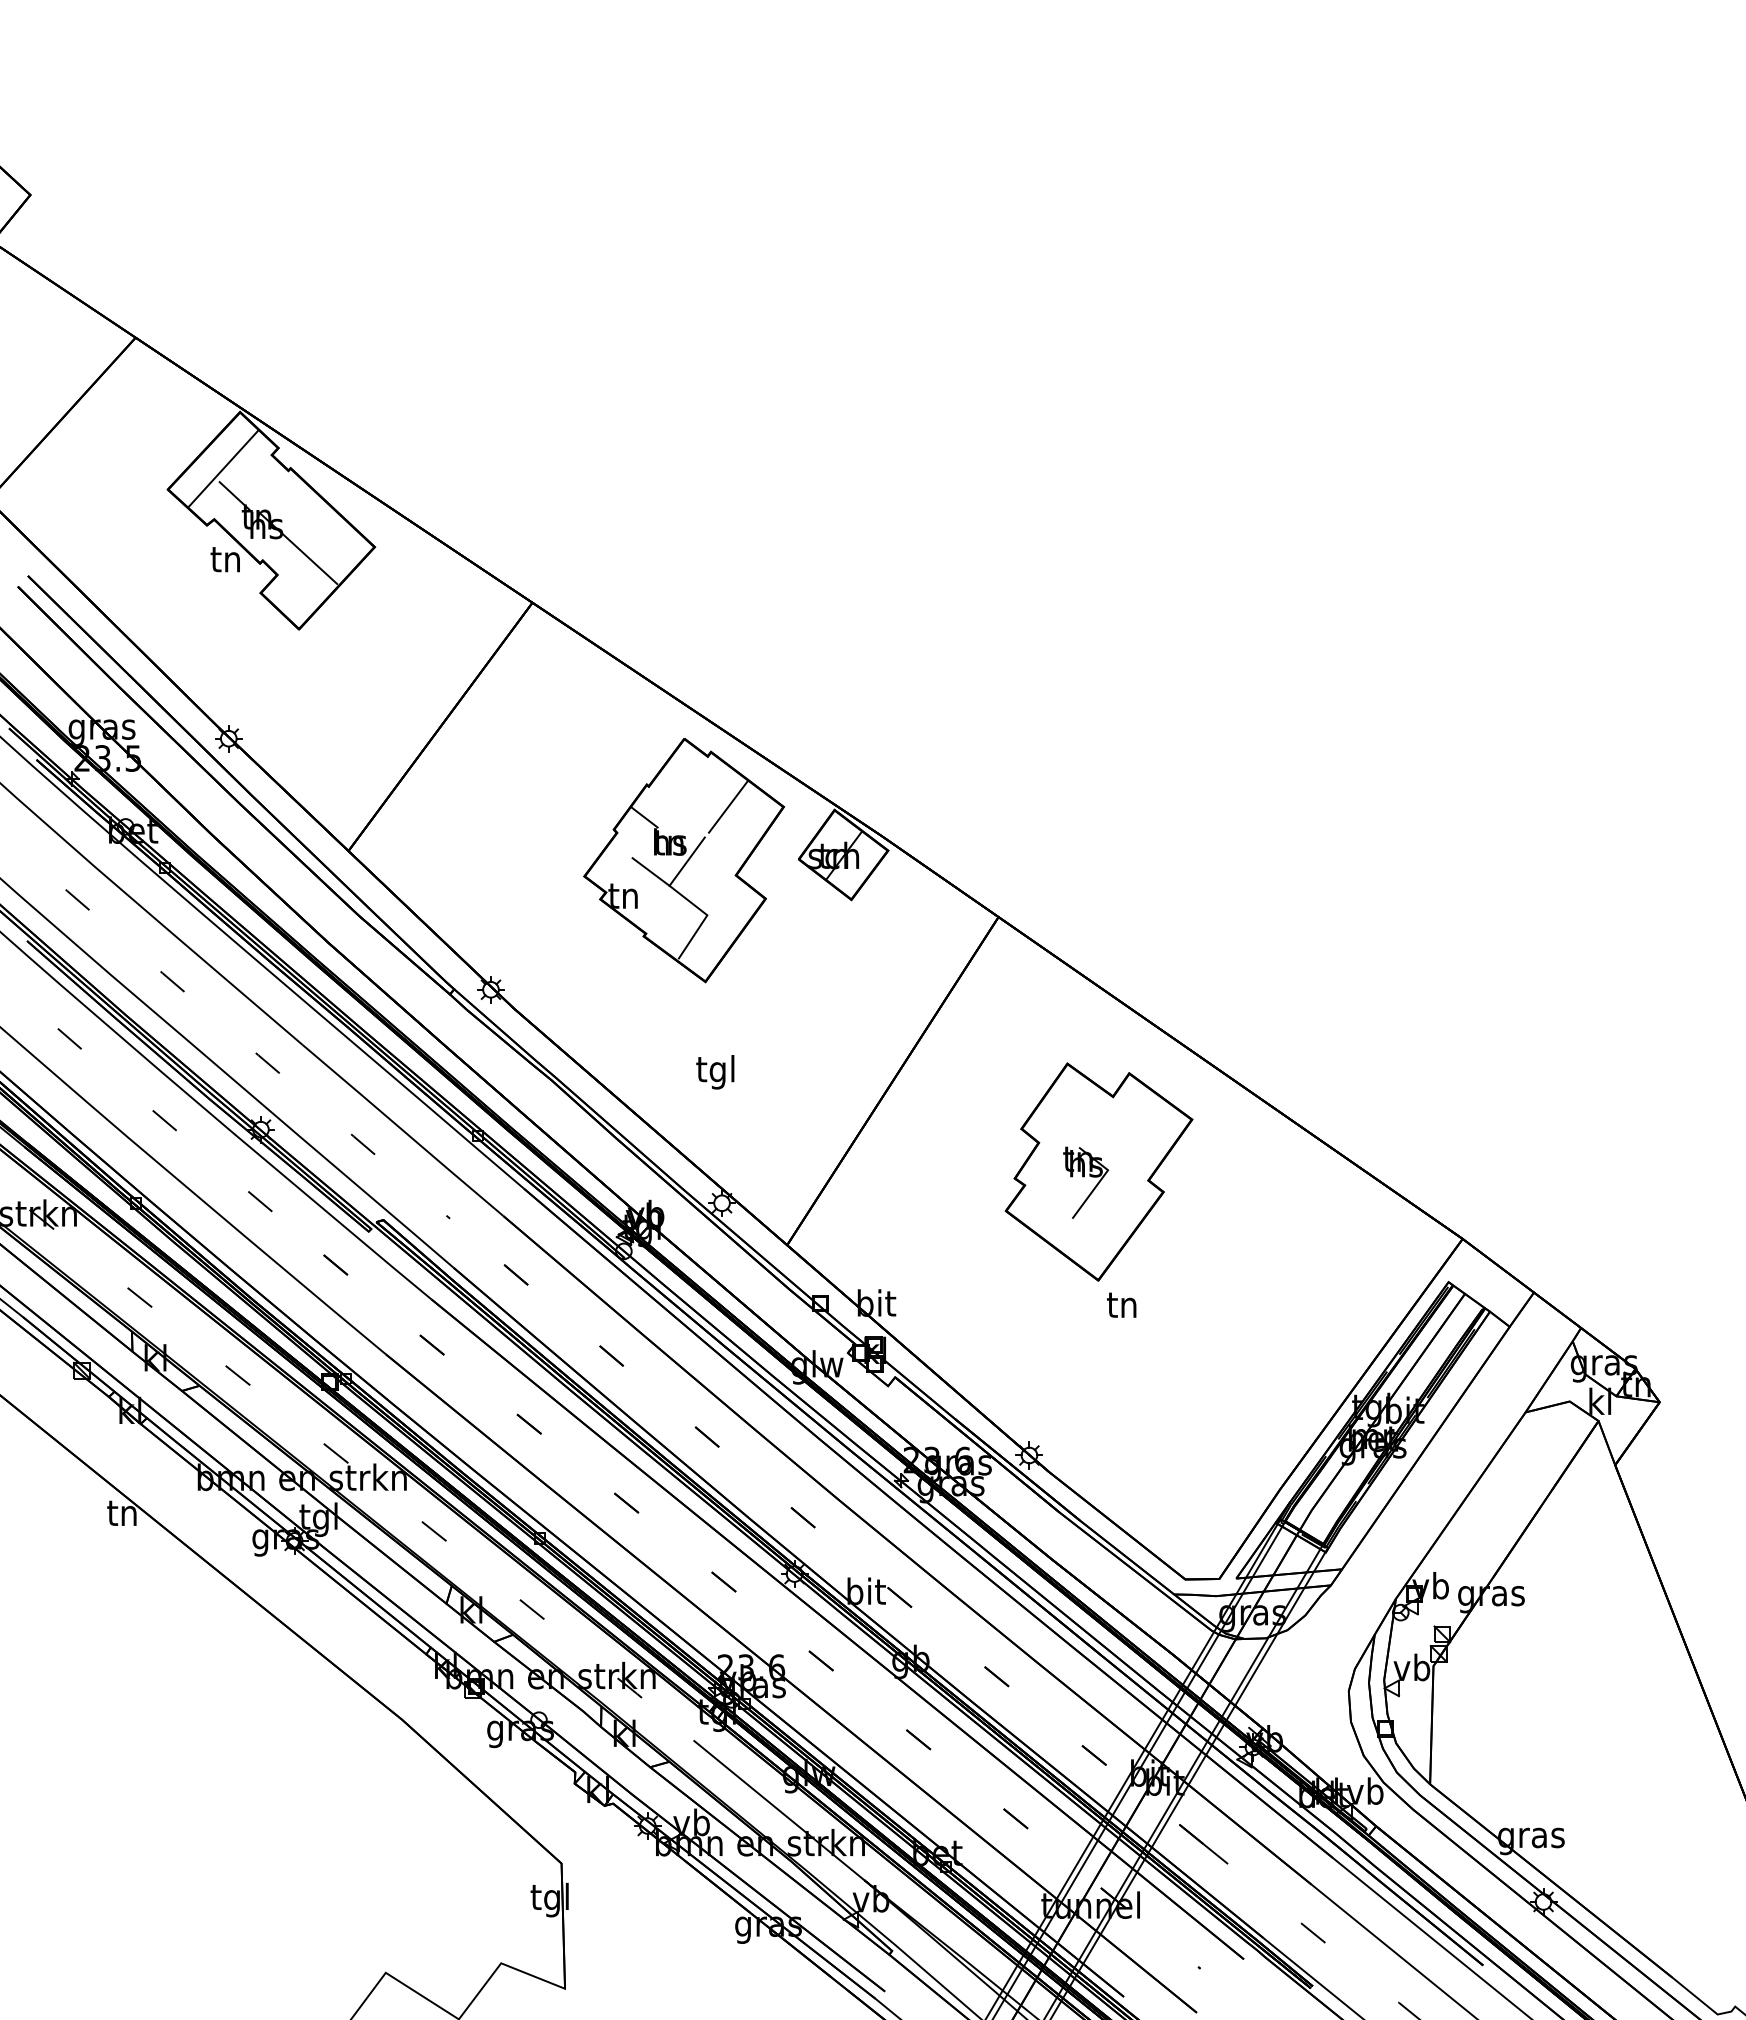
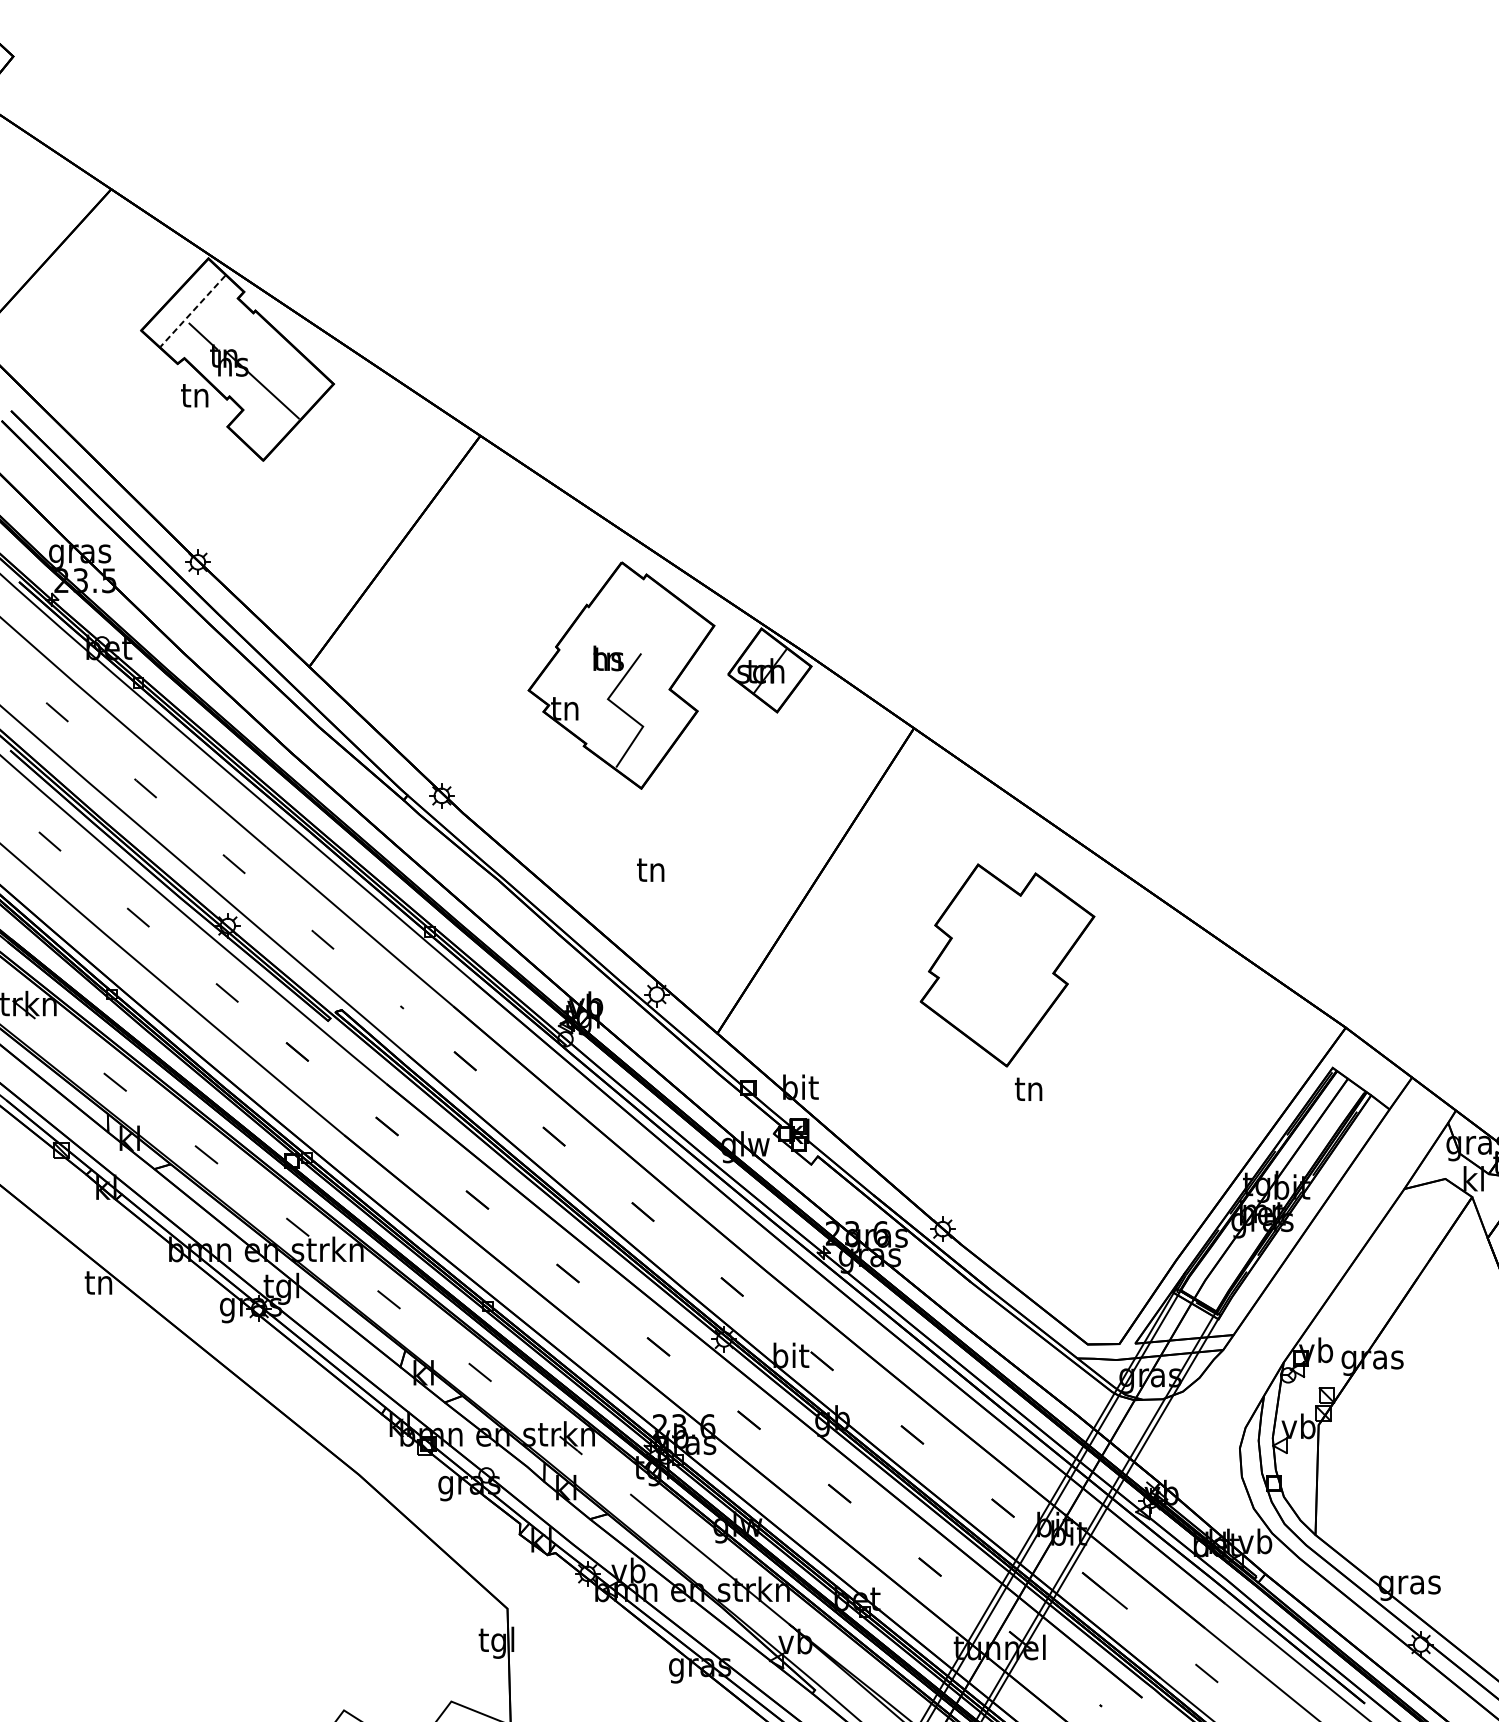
line: (223, 468) -> (193, 310), solid -> dashed
line: (727, 806) -> (661, 625), removed
line: (644, 817) -> (584, 635), removed
line: (650, 871) -> (590, 685), removed
text: (715, 1072) -> (650, 872), tgl -> tn
part: (1086, 1182) -> (995, 975), removed

